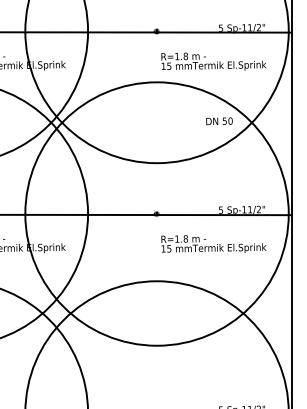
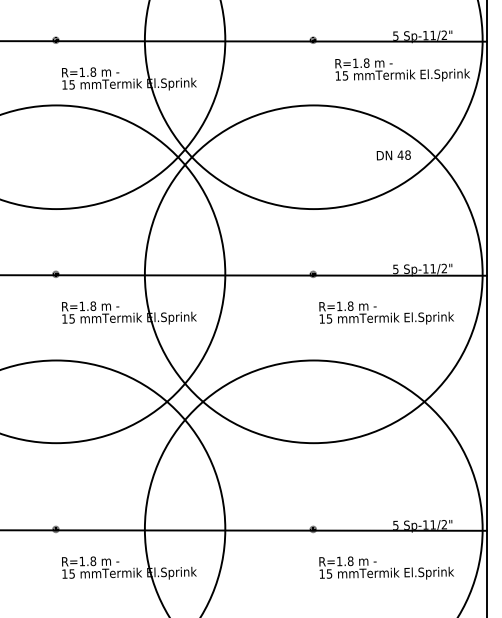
text: (213, 61) -> (402, 69), moved
text: (227, 121) -> (403, 155), 50 -> 48

